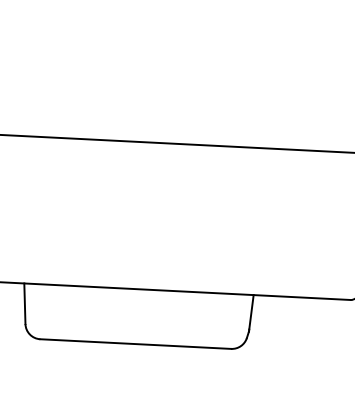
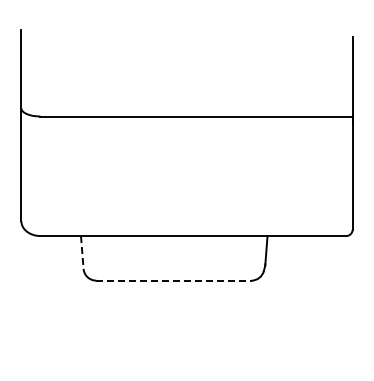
line: (25, 303) -> (82, 252), solid -> dashed
line: (135, 343) -> (173, 280), solid -> dashed

